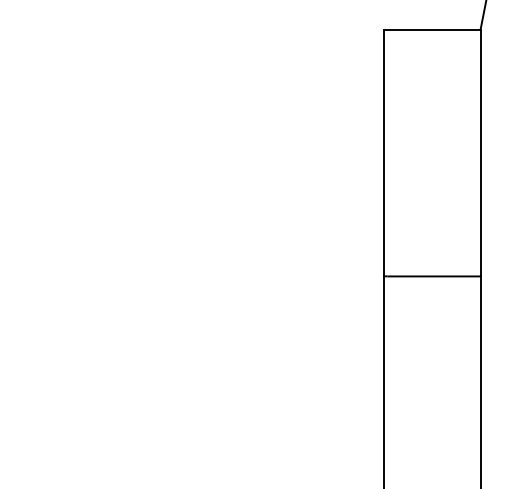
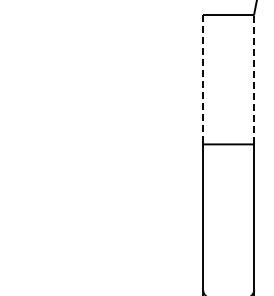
line: (384, 153) -> (203, 79), solid -> dashed
line: (481, 153) -> (254, 79), solid -> dashed

